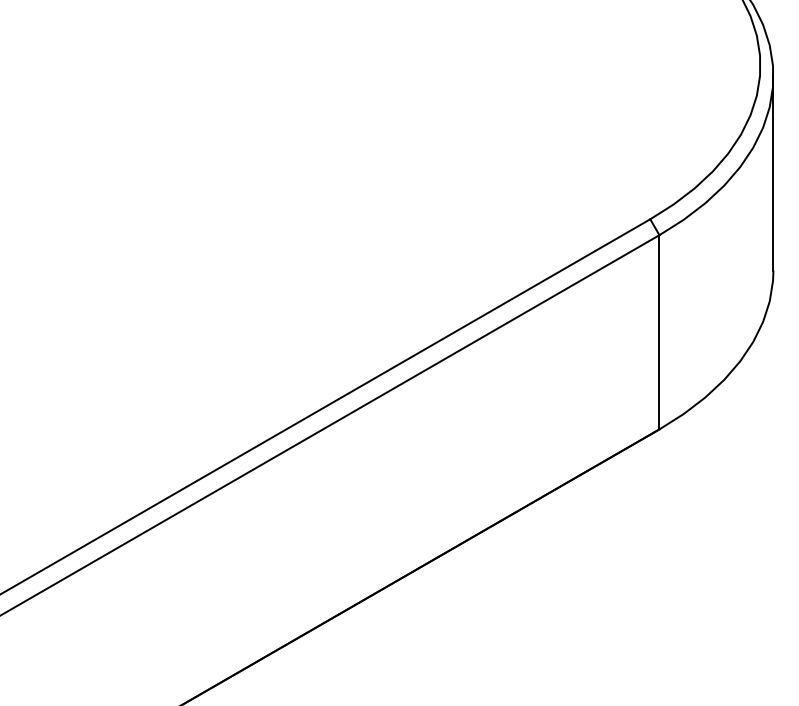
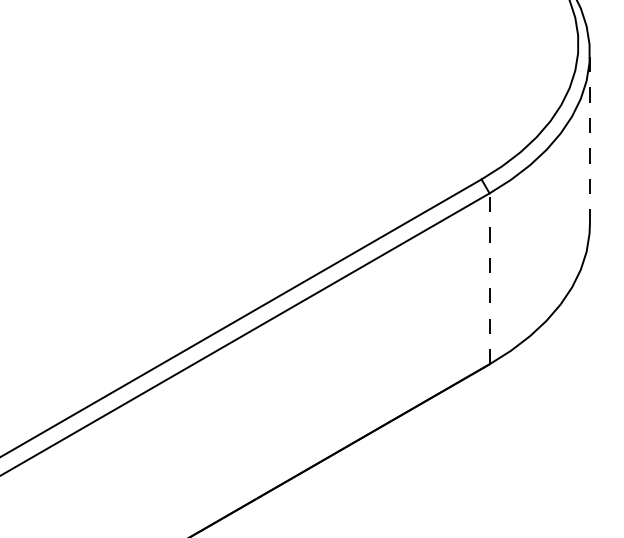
line: (773, 172) -> (589, 138), solid -> dashed
line: (659, 331) -> (489, 278), solid -> dashed

